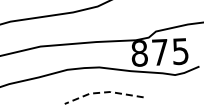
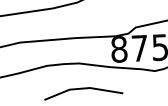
line: (102, 92) -> (82, 88), dashed -> solid

